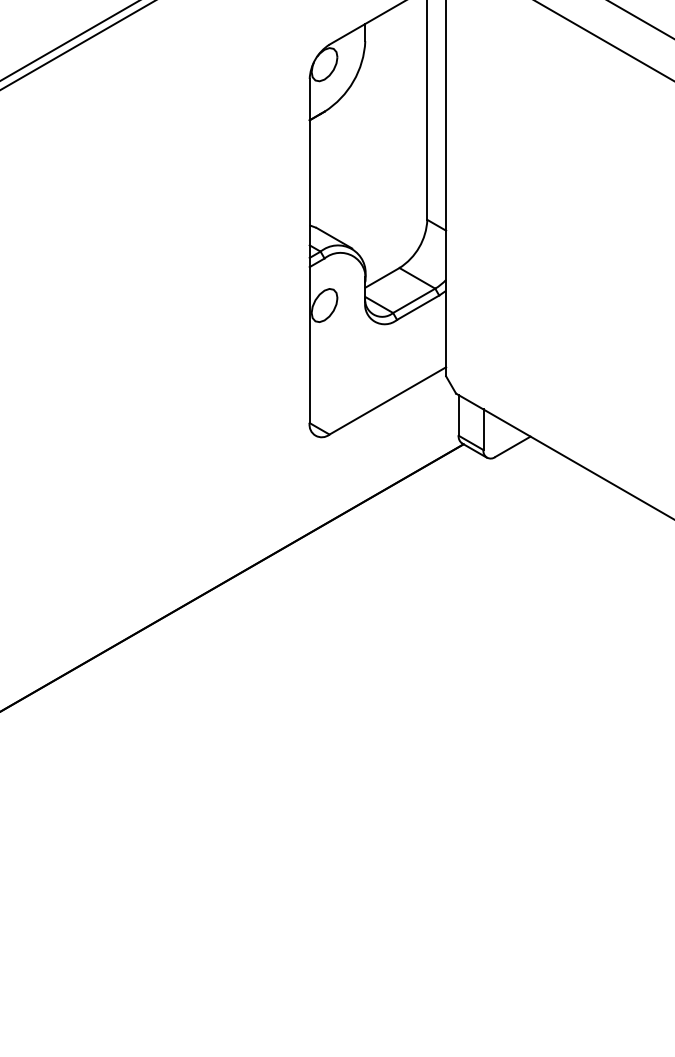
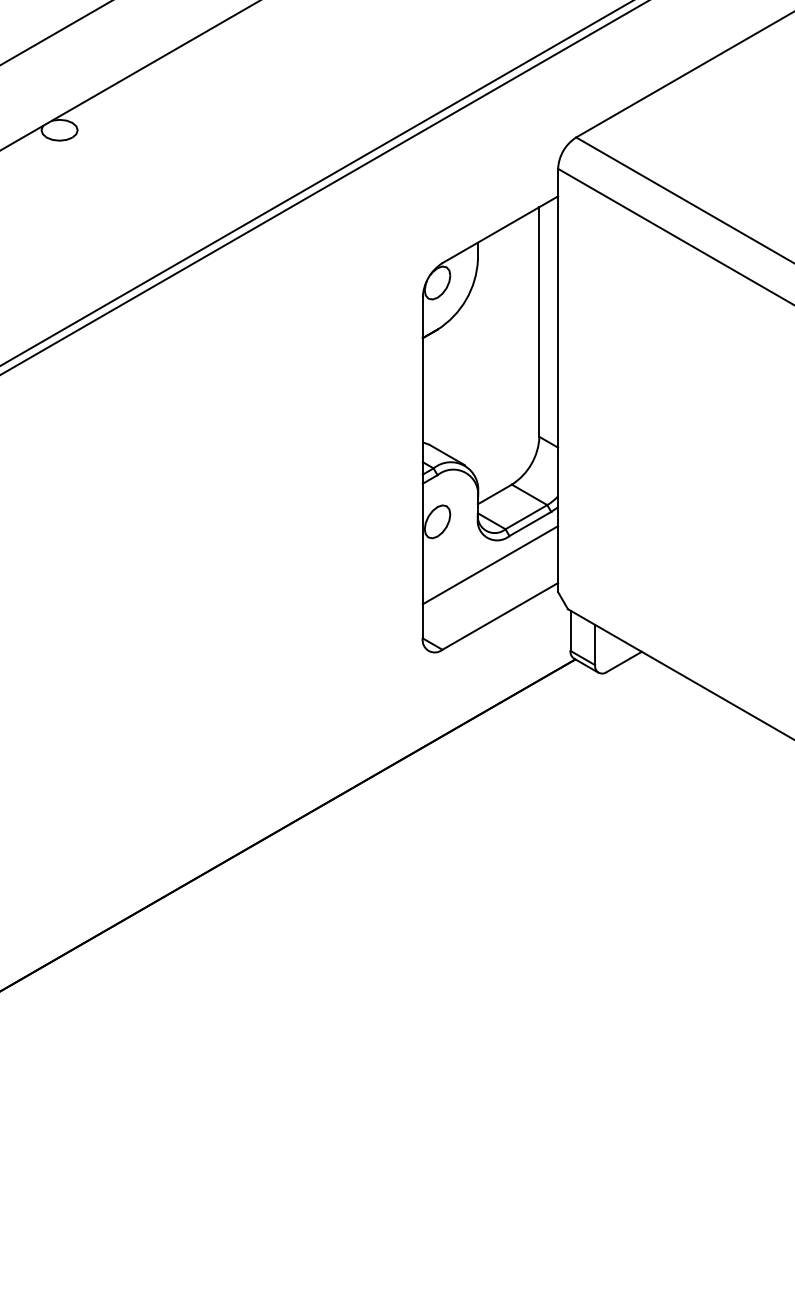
line: (377, 349) -> (490, 565), added

